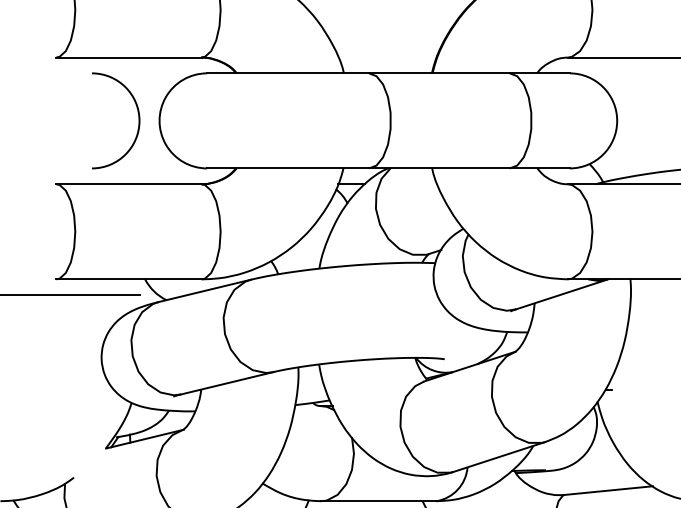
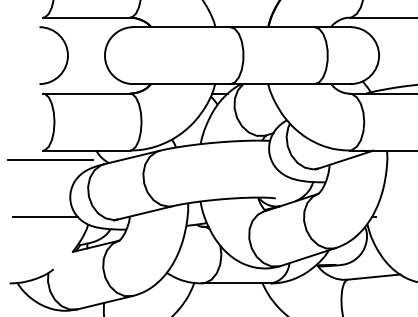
arc: (137, 115) -> (66, 52), moved
line: (60, 391) -> (45, 217), added

